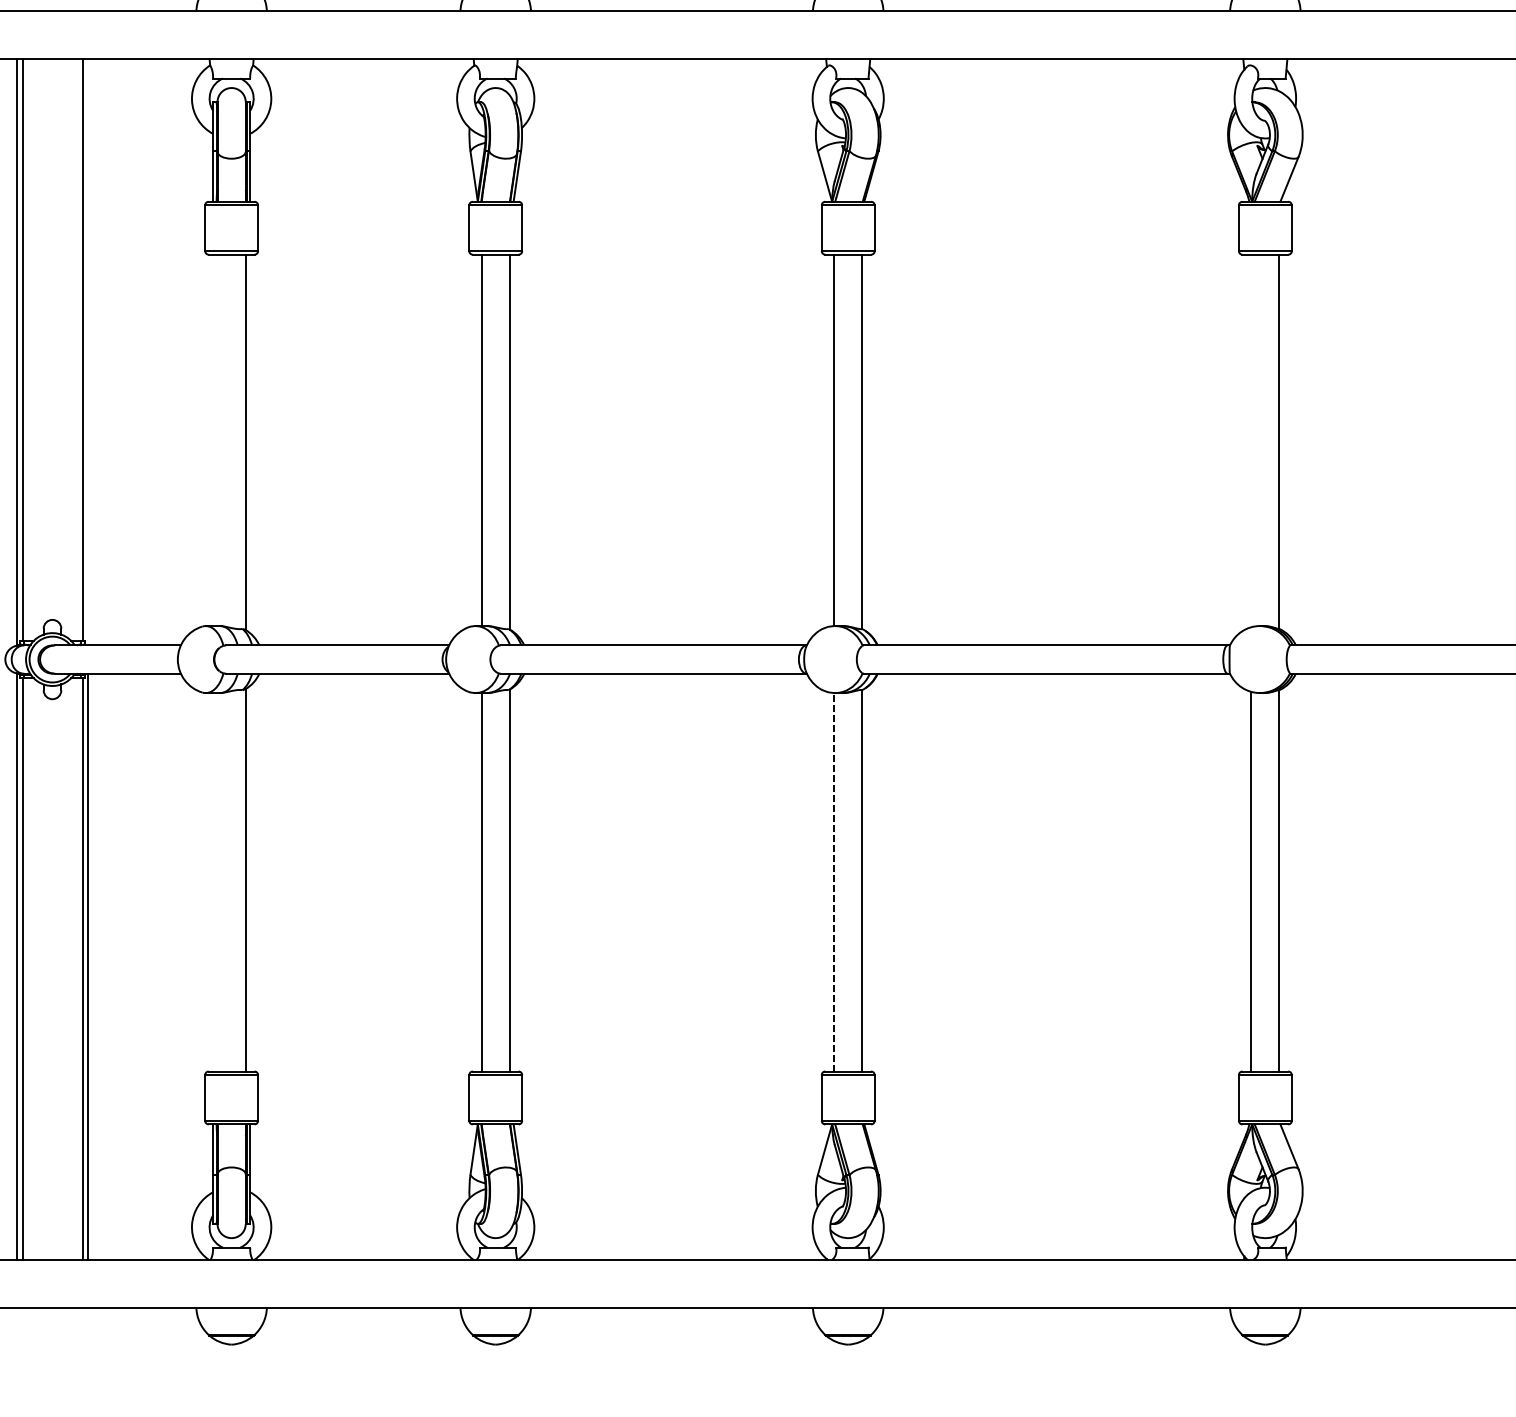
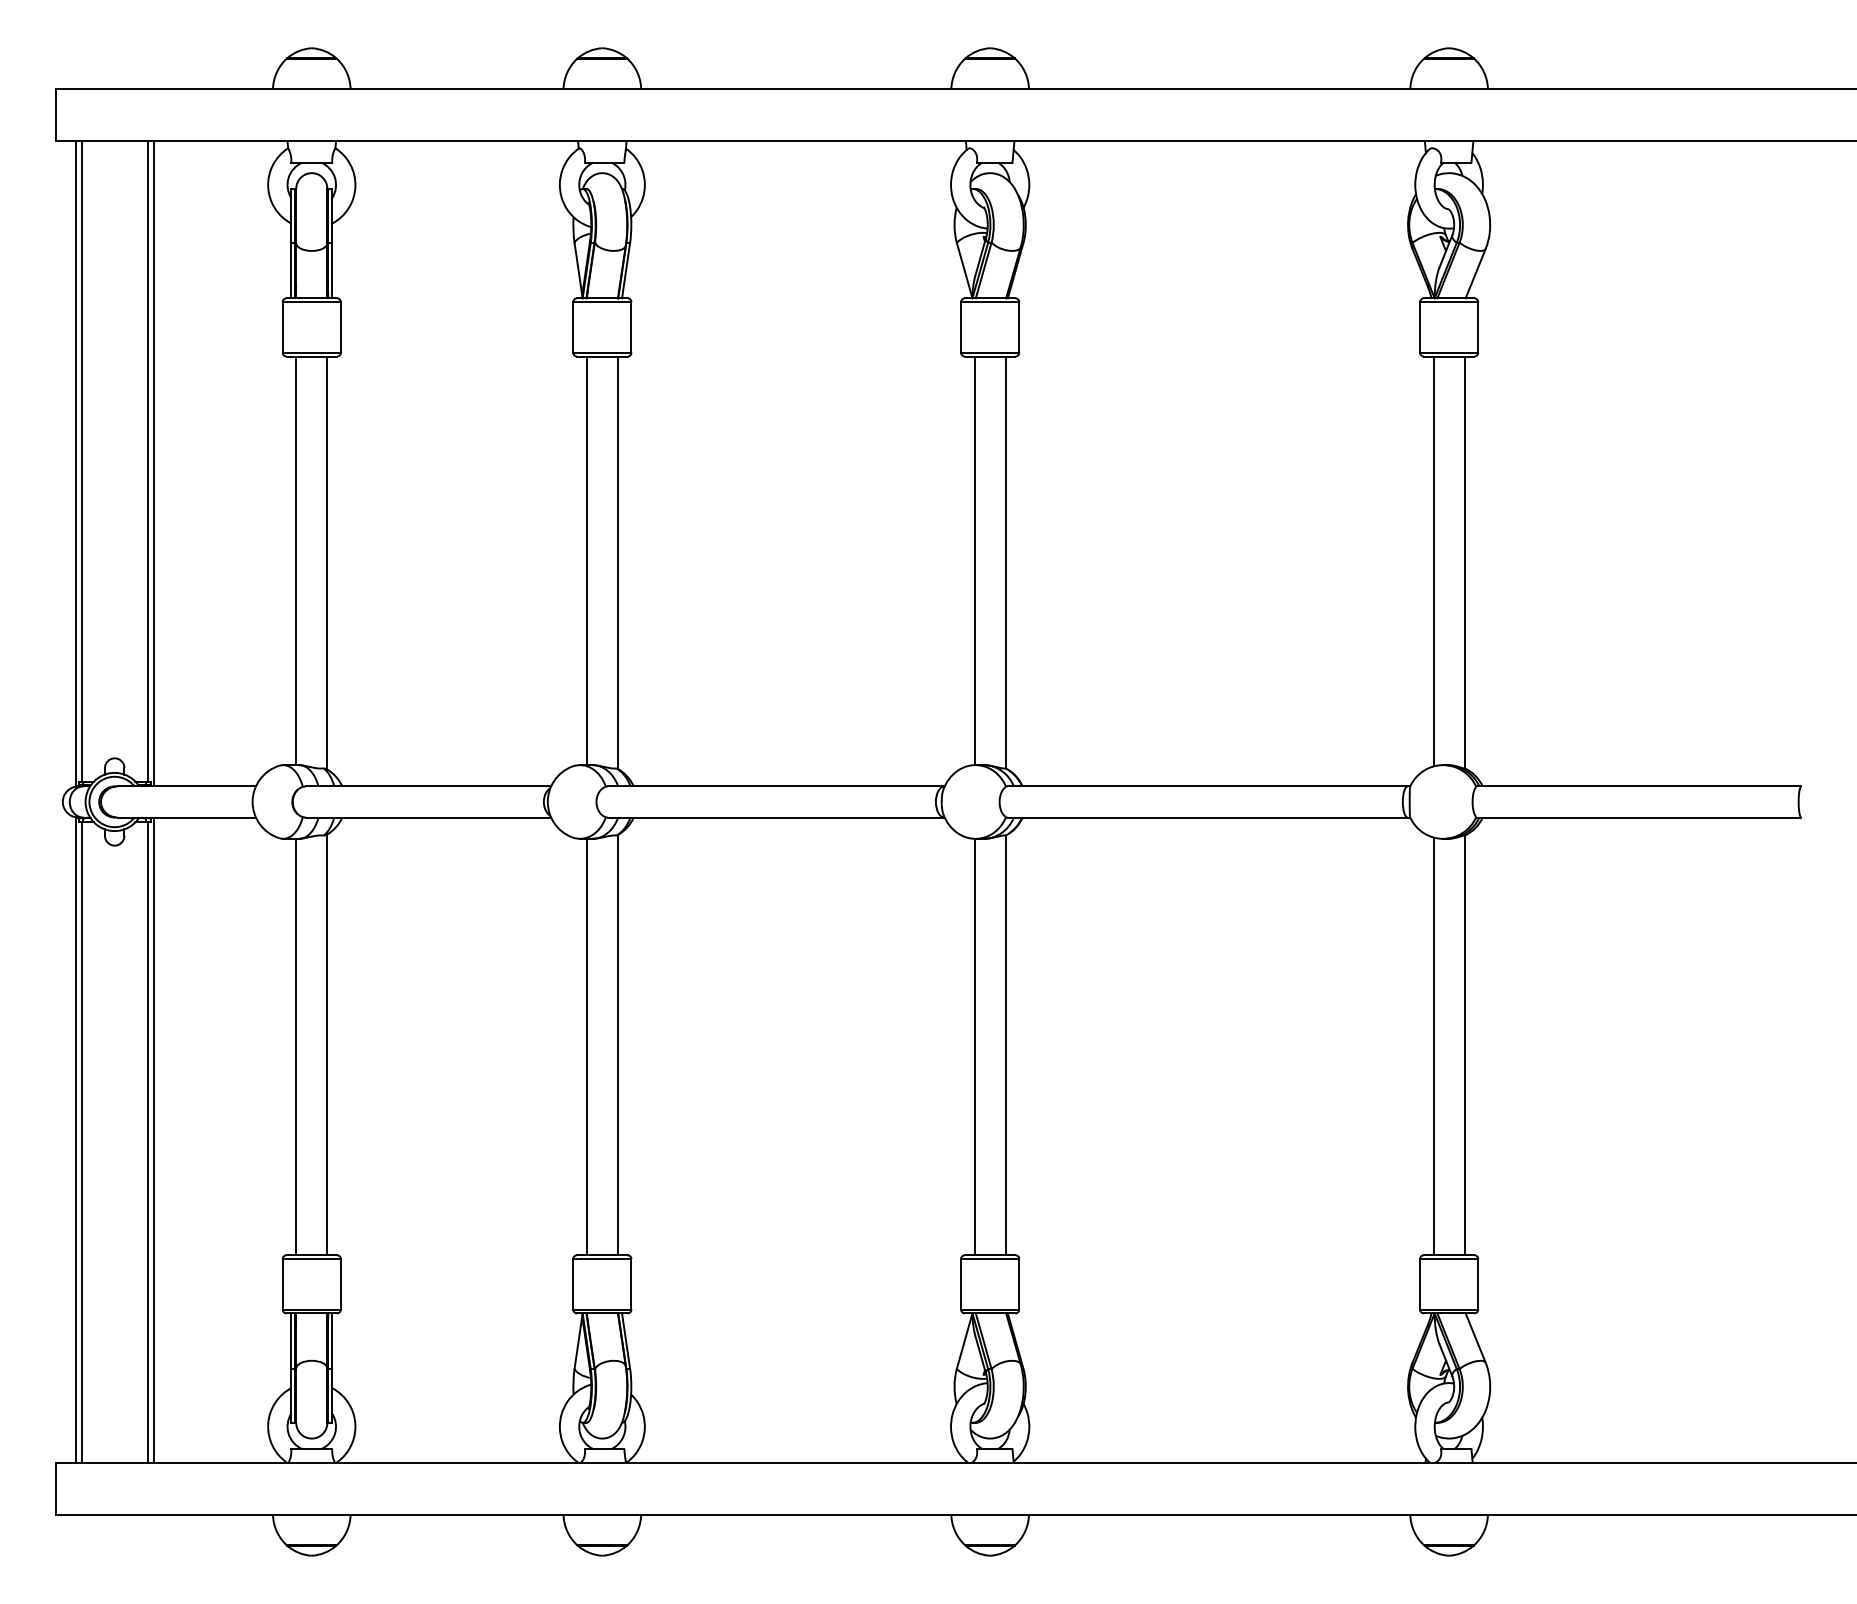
line: (87, 351) -> (153, 463), added
line: (217, 440) -> (296, 560), added
line: (1251, 440) -> (1433, 561), added
line: (217, 881) -> (296, 1046), added
line: (833, 881) -> (974, 1046), dashed -> solid

